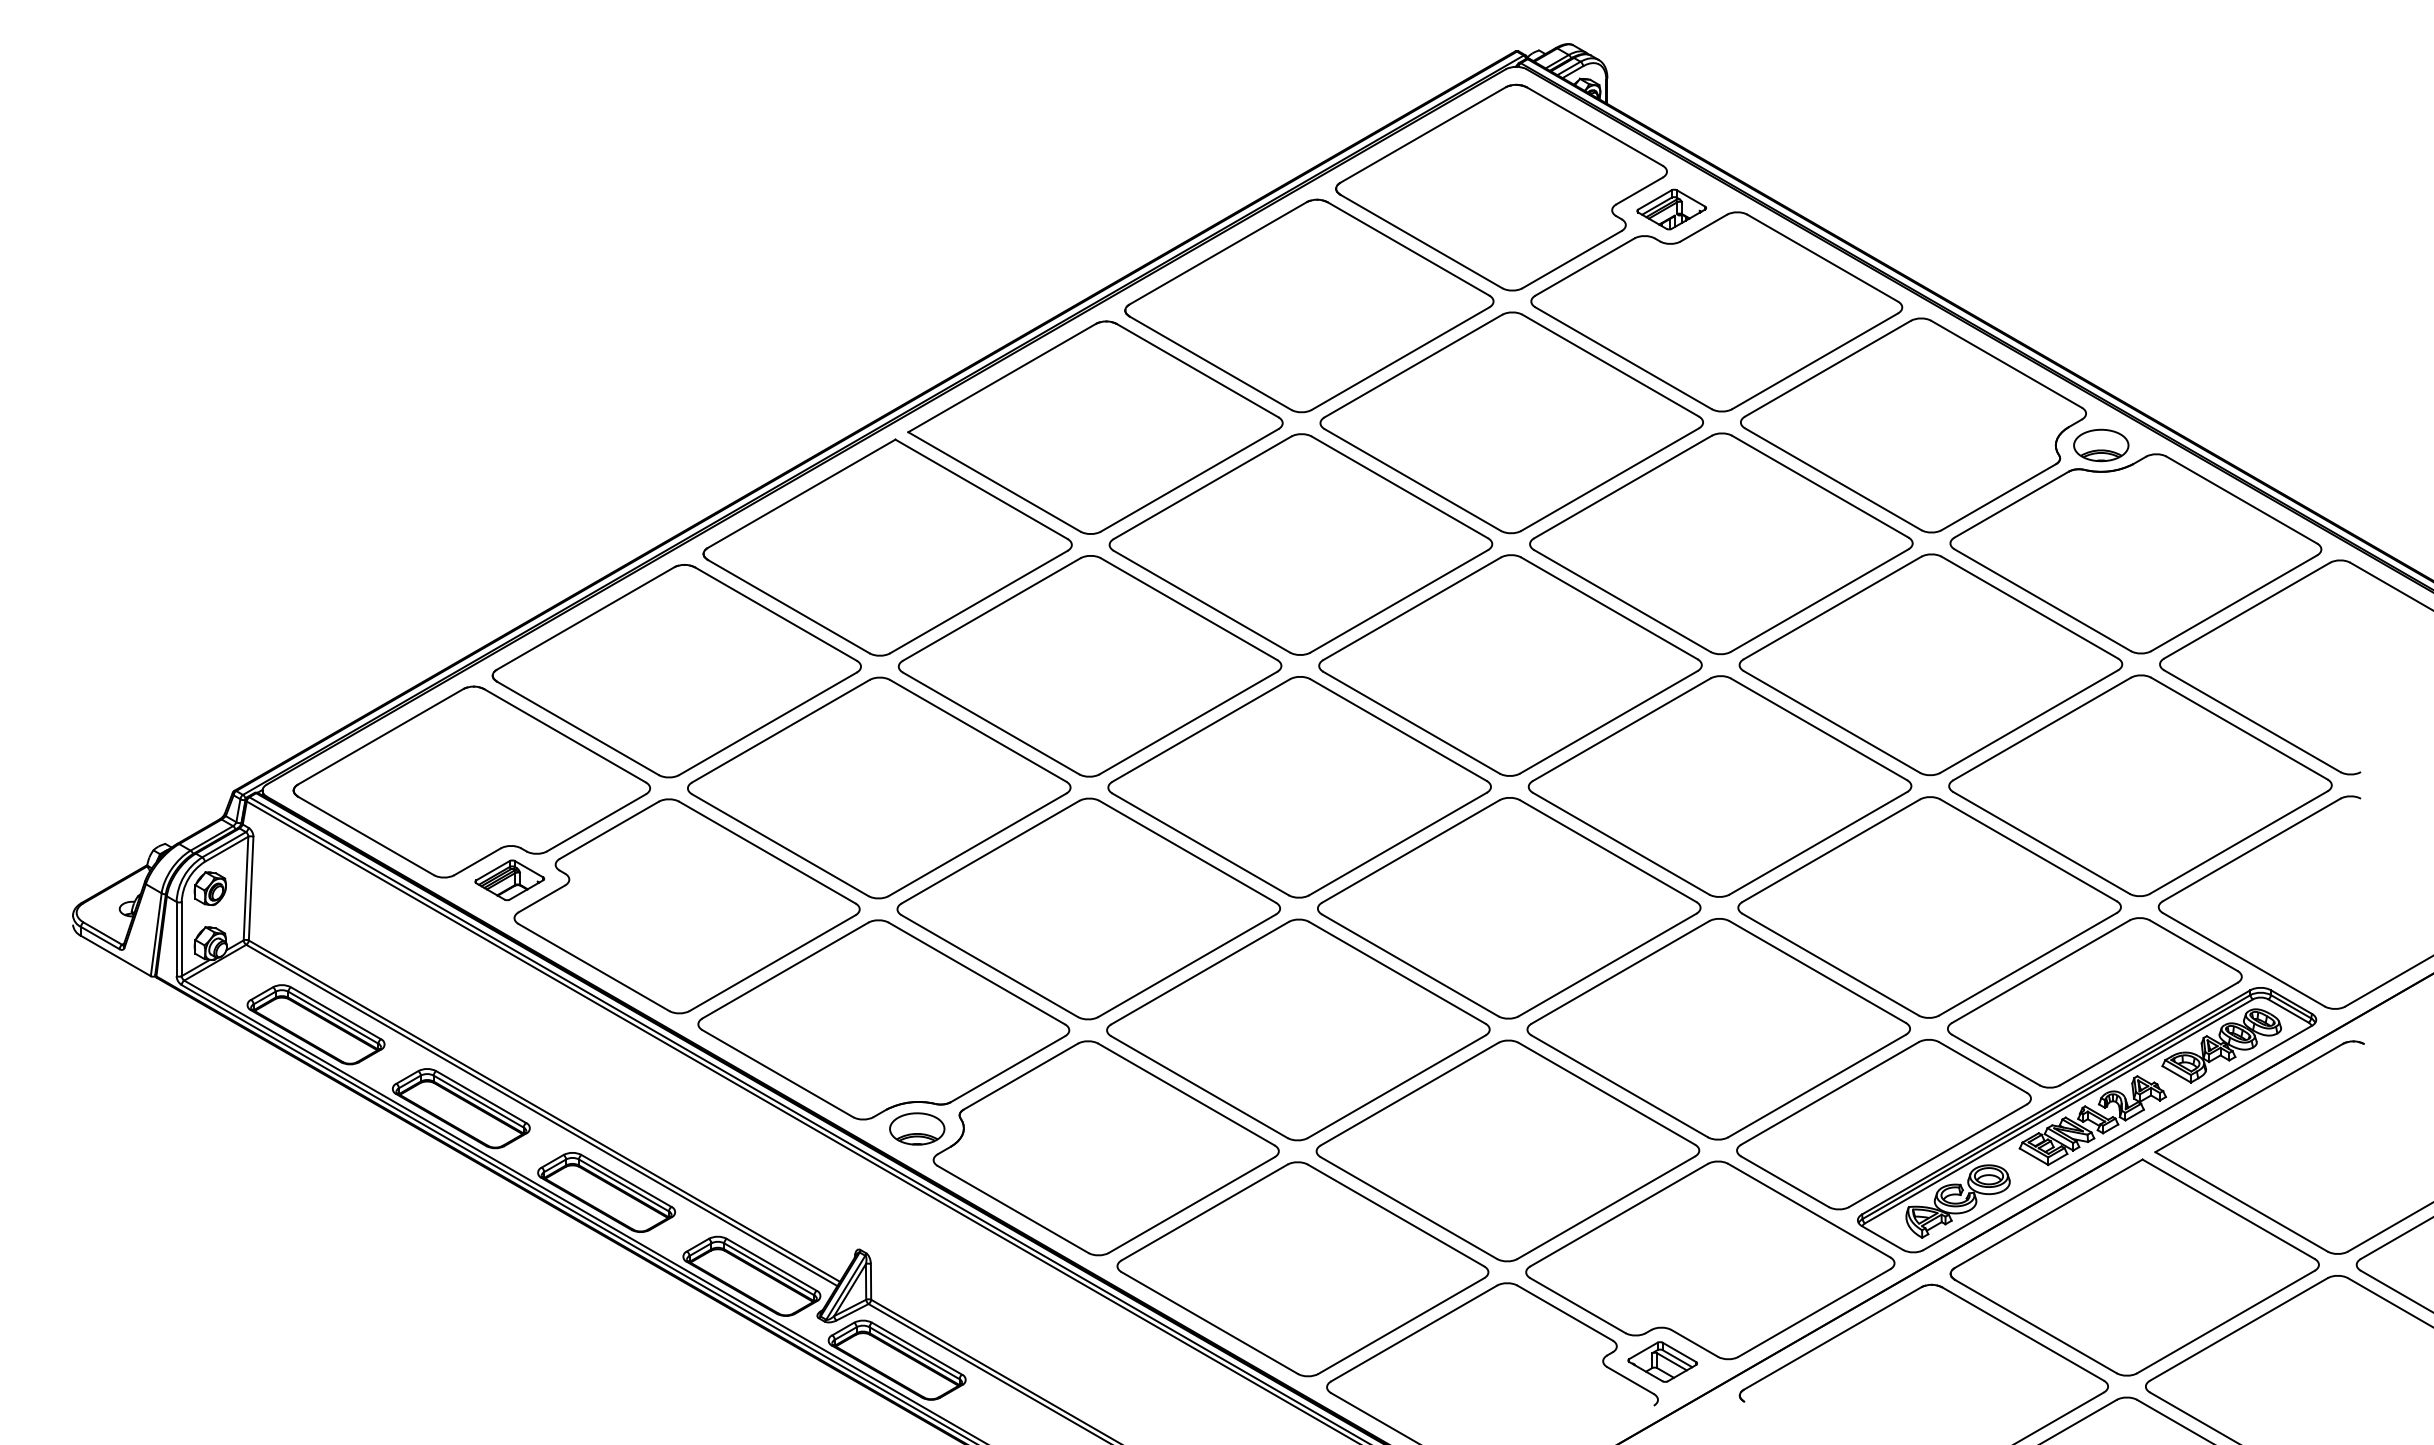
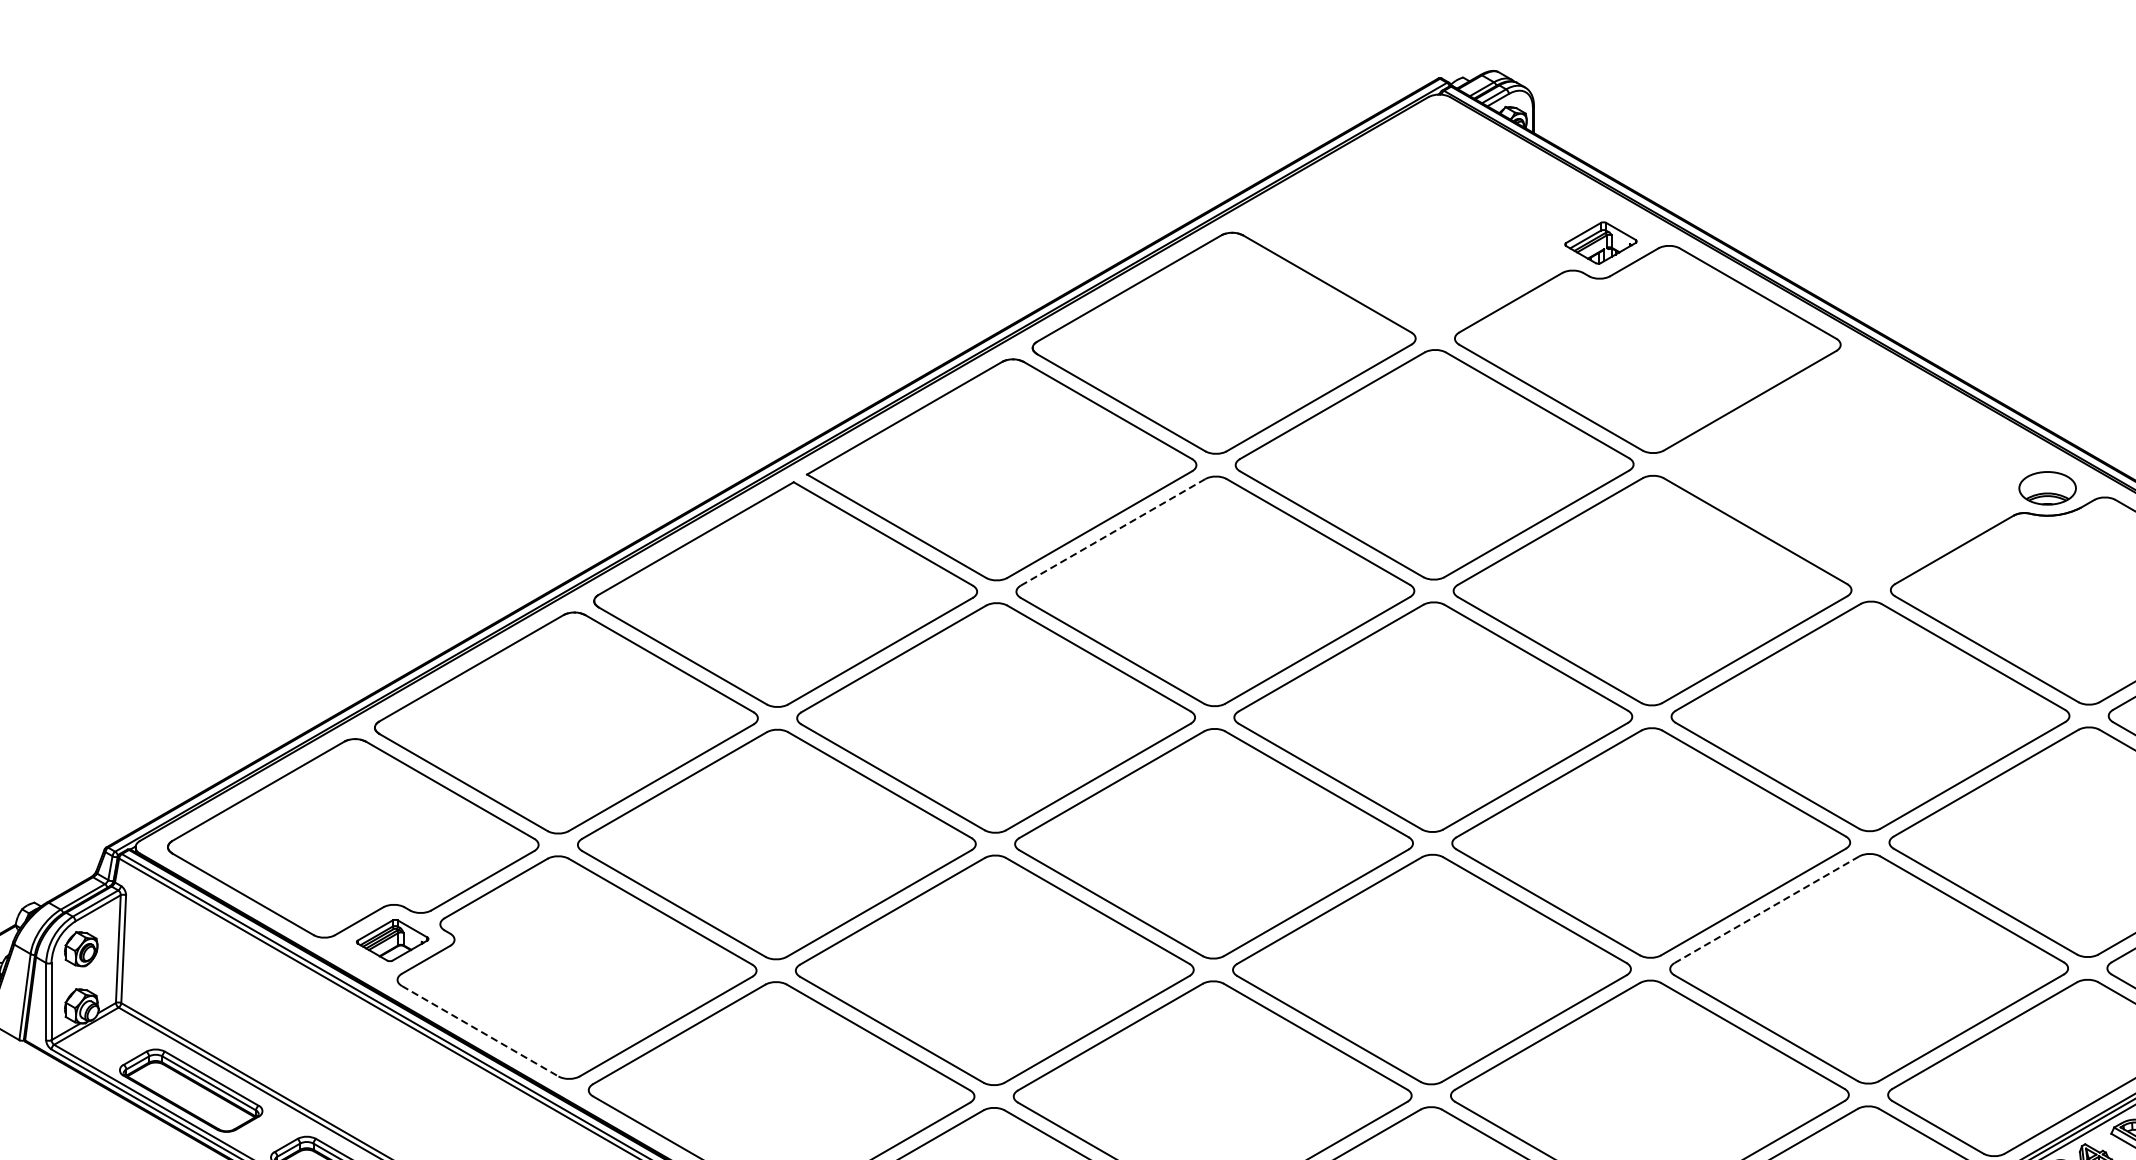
part: (1501, 187) -> (1423, 220), removed
part: (1913, 425) -> (1852, 467), removed
line: (1202, 488) -> (1113, 533), solid -> dashed
line: (1830, 850) -> (1766, 909), solid -> dashed
line: (593, 967) -> (479, 1031), solid -> dashed

